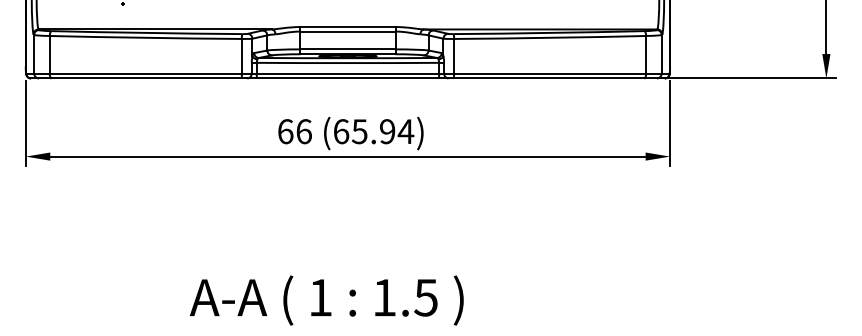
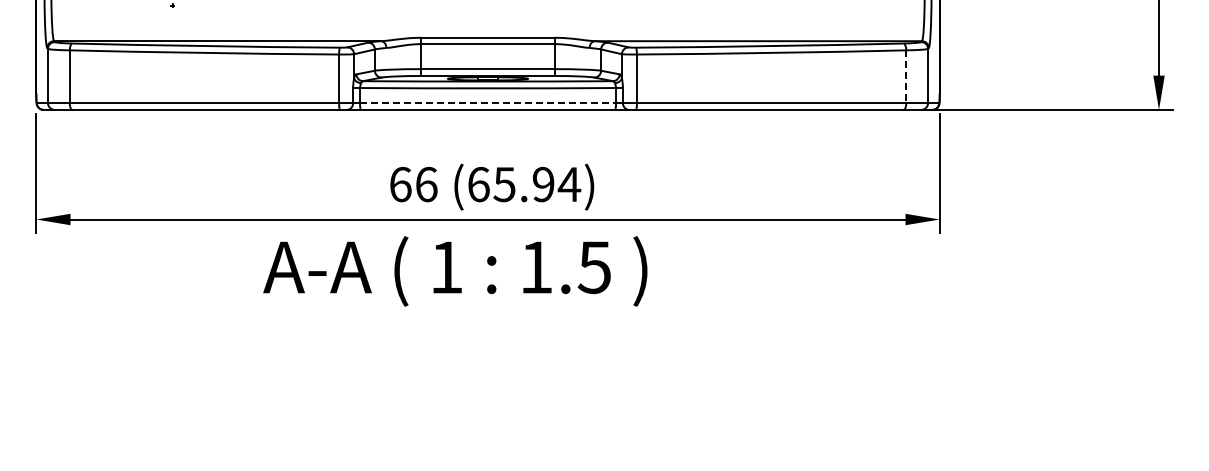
line: (646, 55) -> (906, 77), solid -> dashed
line: (348, 73) -> (488, 103), solid -> dashed
text: (326, 300) -> (455, 271), moved

